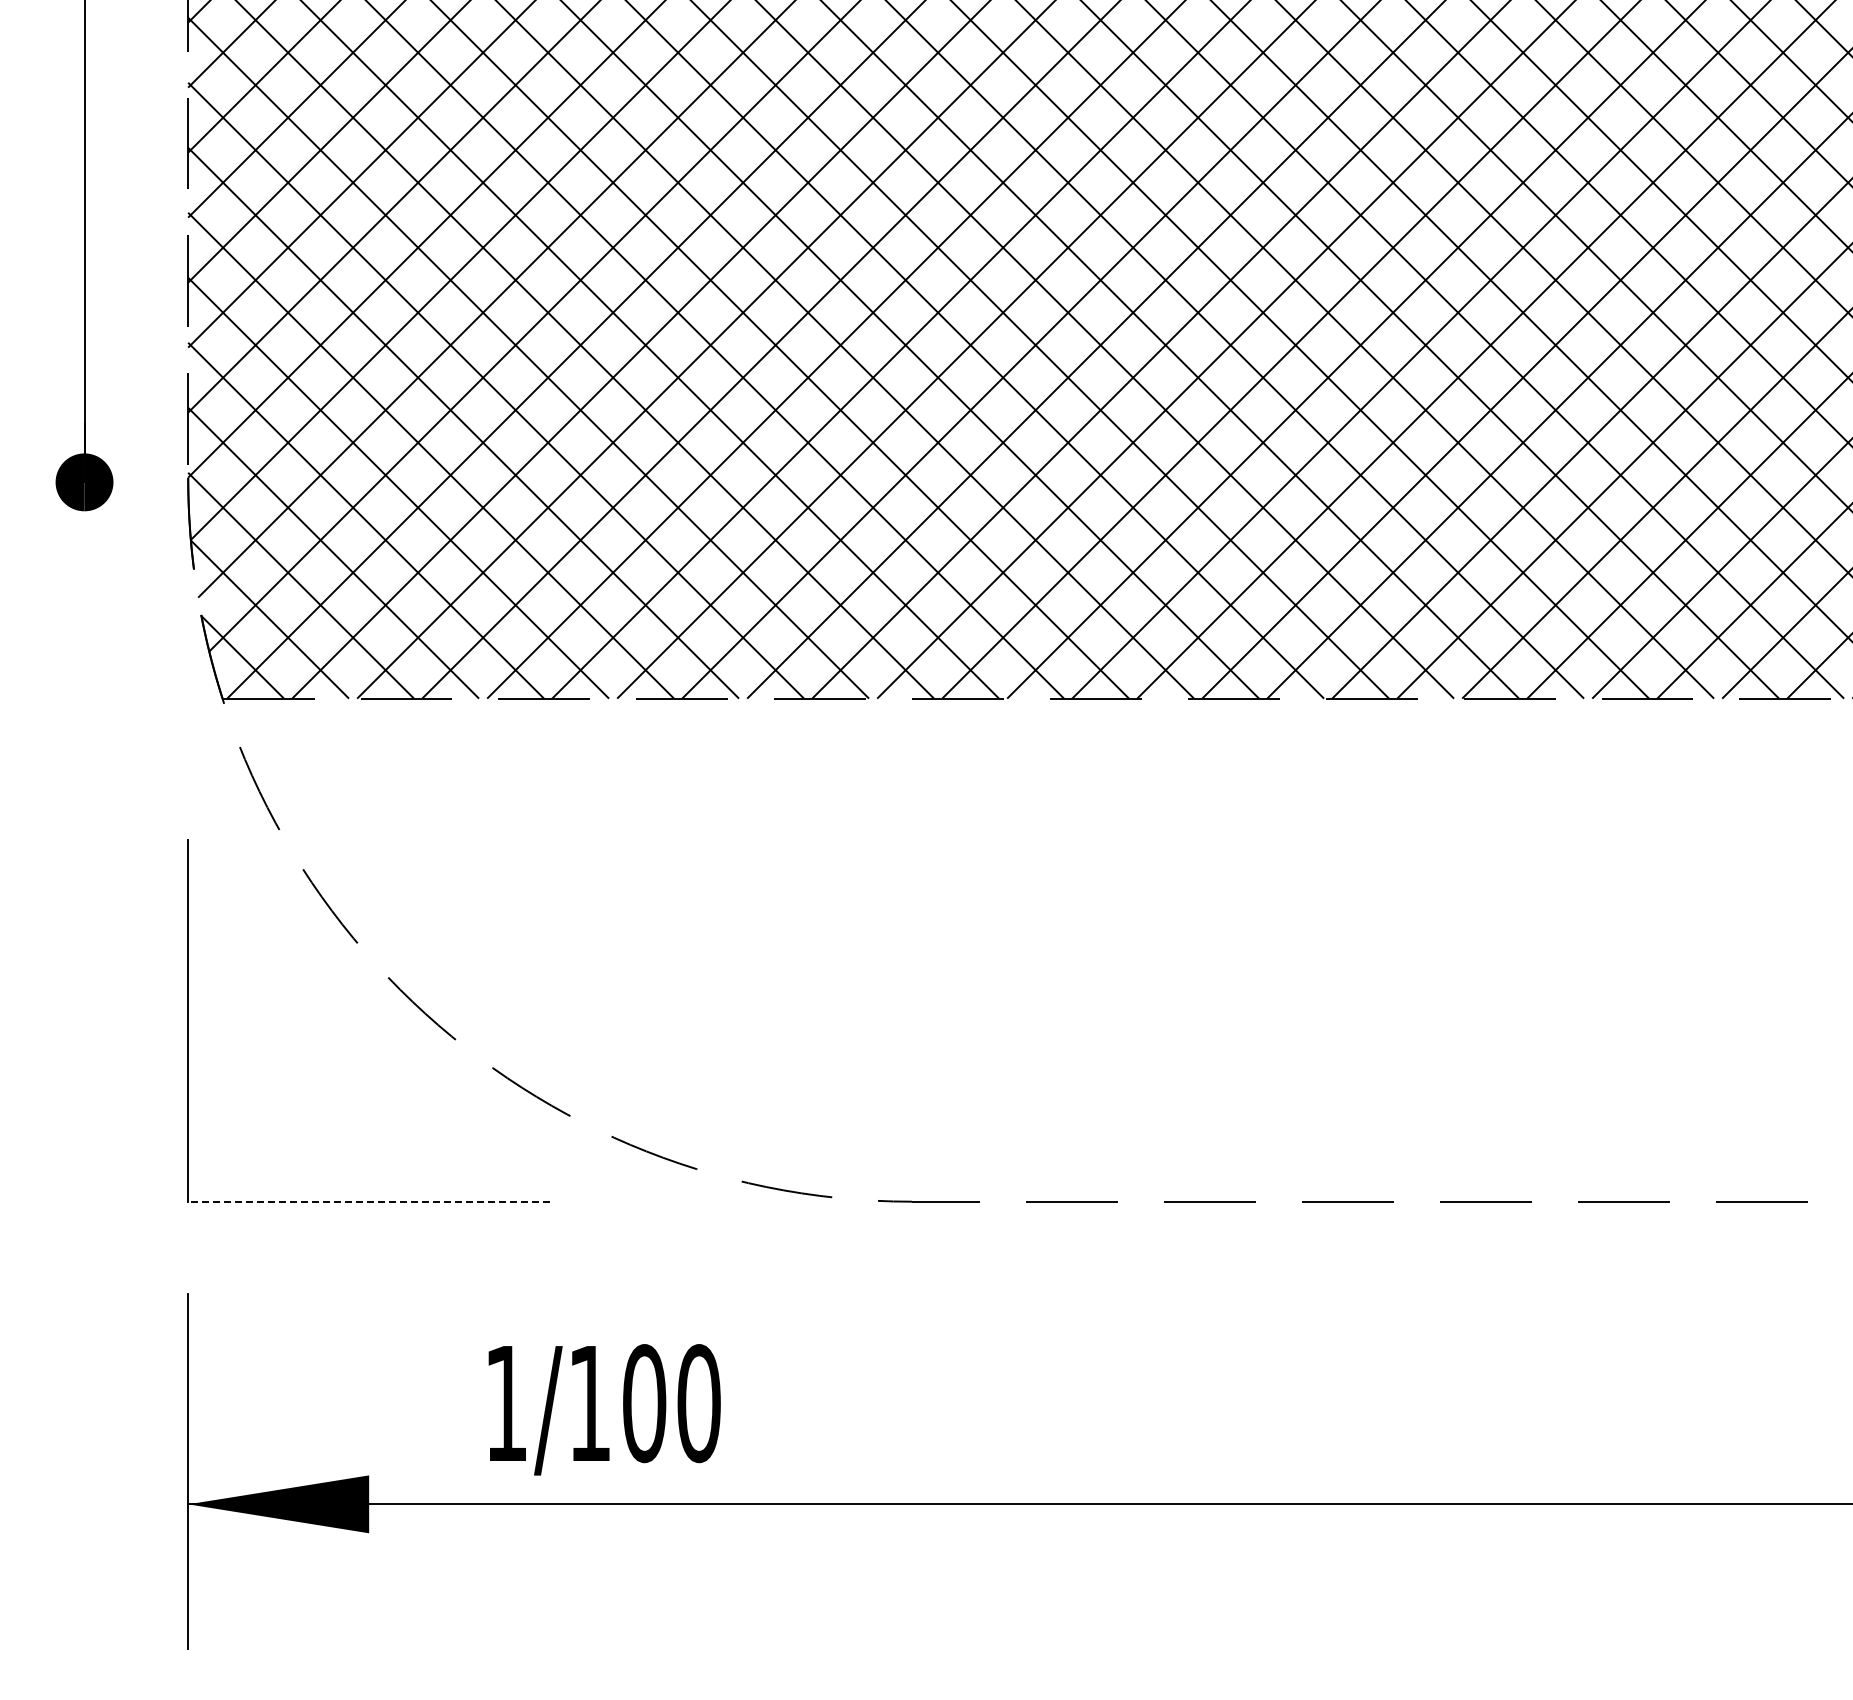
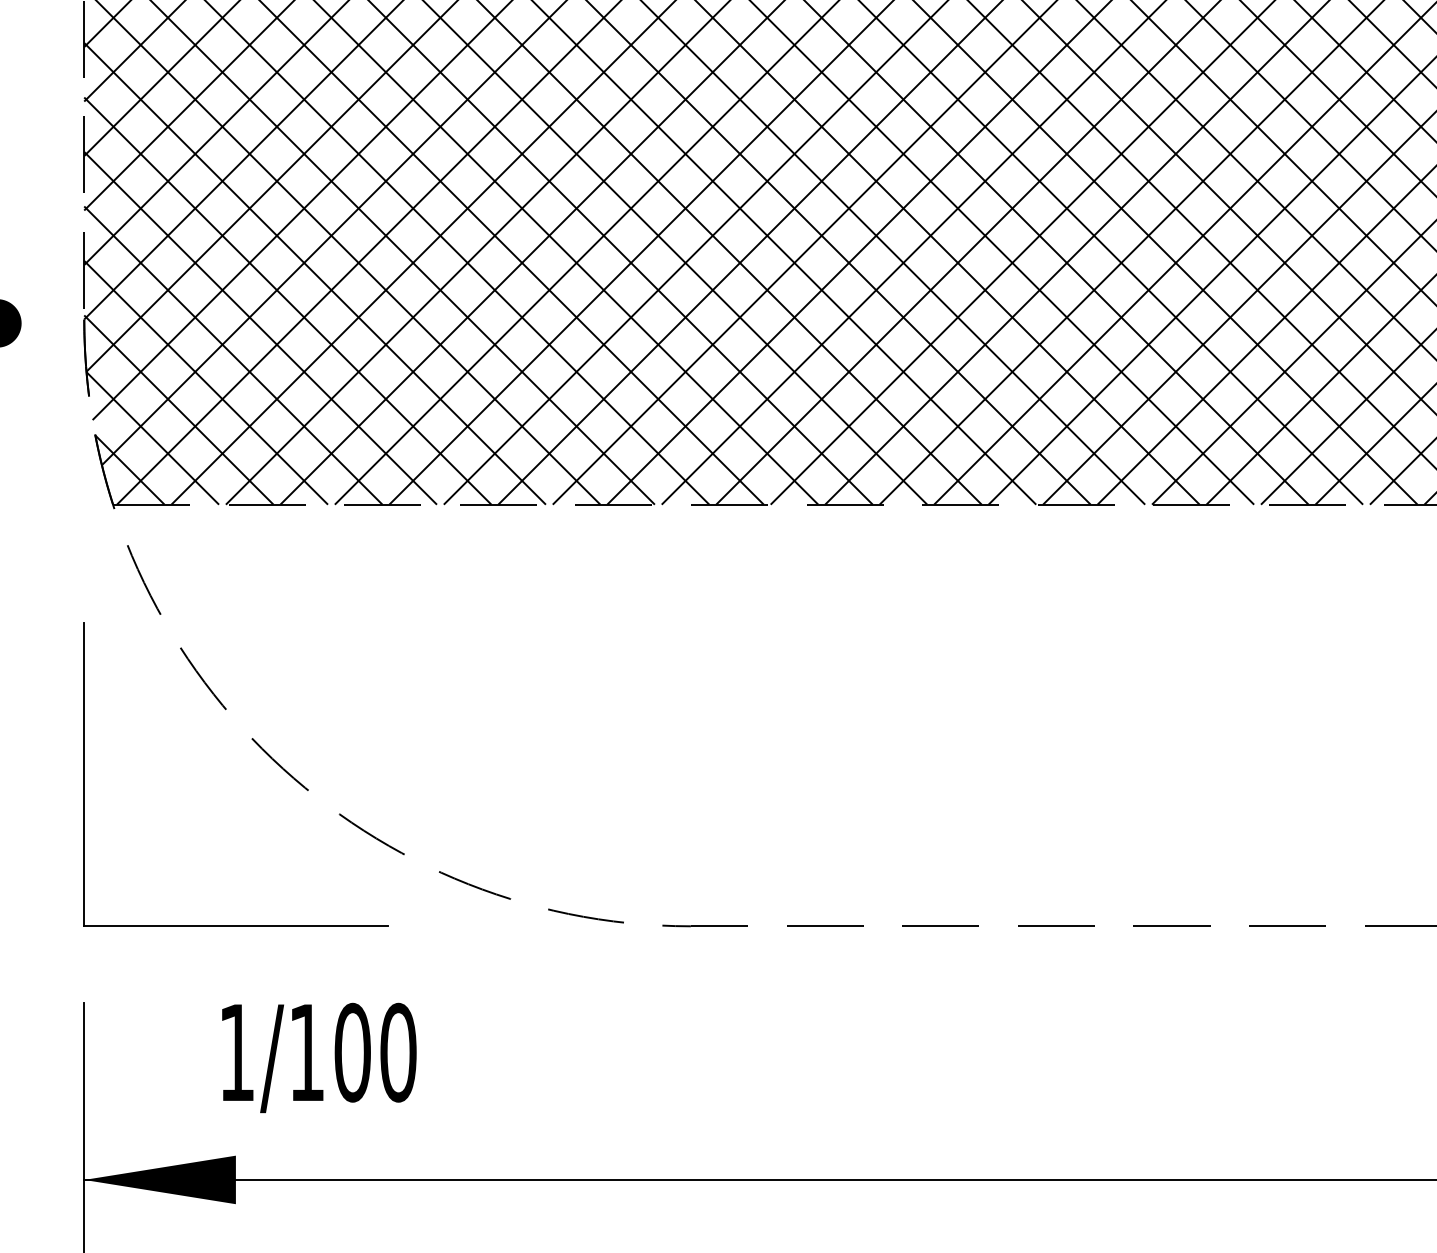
line: (369, 1201) -> (236, 926), dashed -> solid
text: (604, 1409) -> (319, 1057), moved

